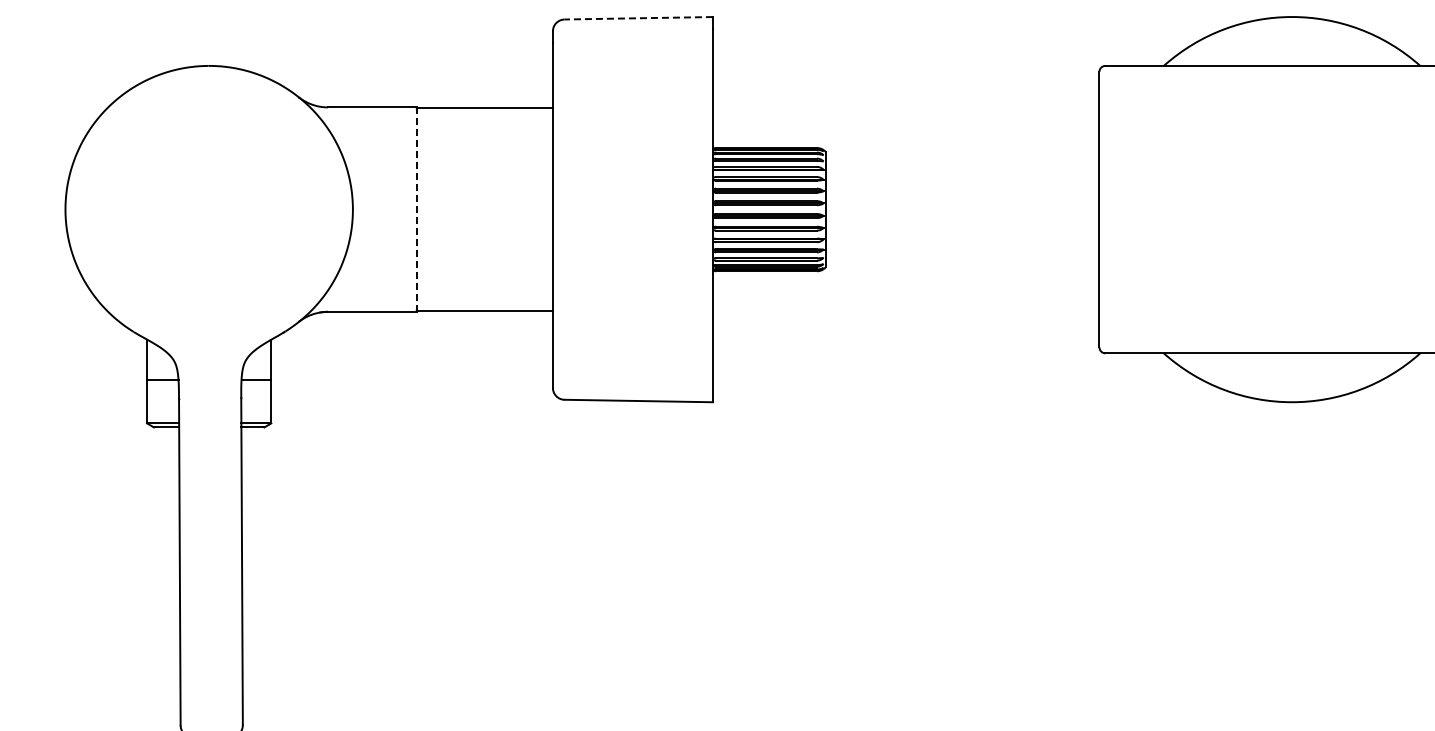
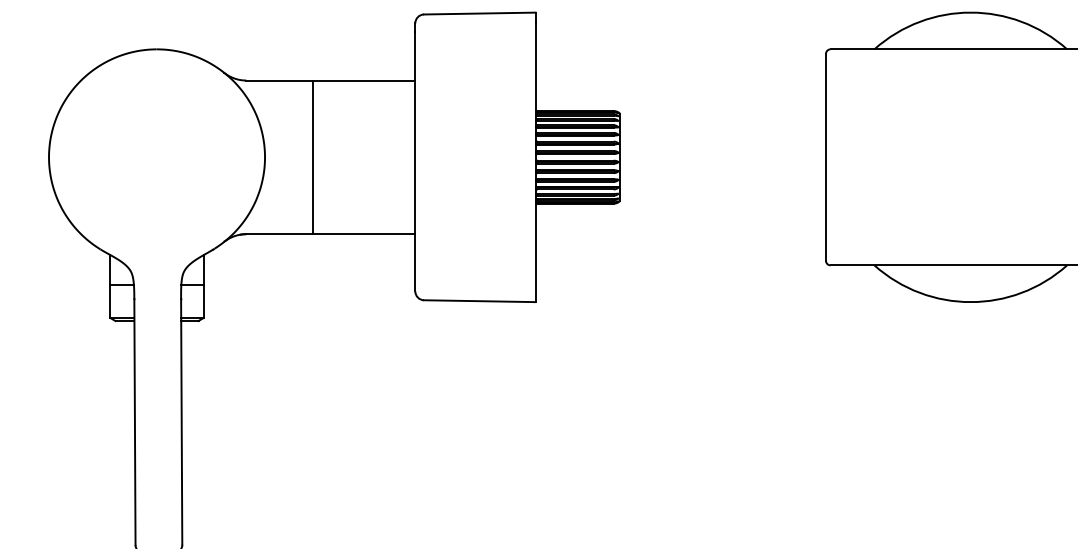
line: (638, 18) -> (479, 13), dashed -> solid
line: (416, 209) -> (312, 157), dashed -> solid

